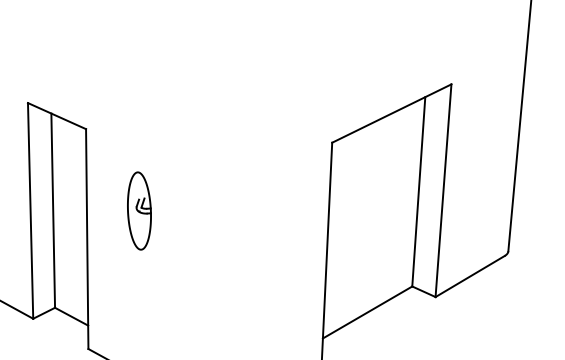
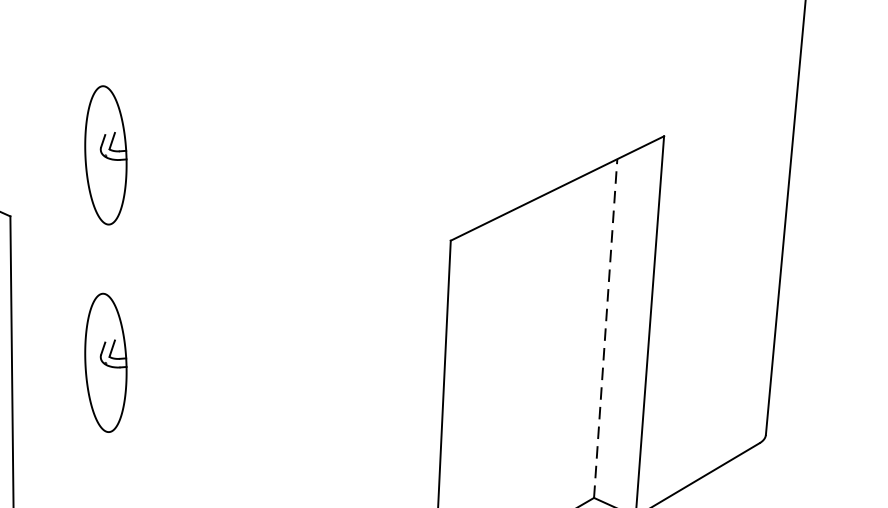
part: (139, 94) -> (106, 154), added
line: (418, 191) -> (605, 327), solid -> dashed

